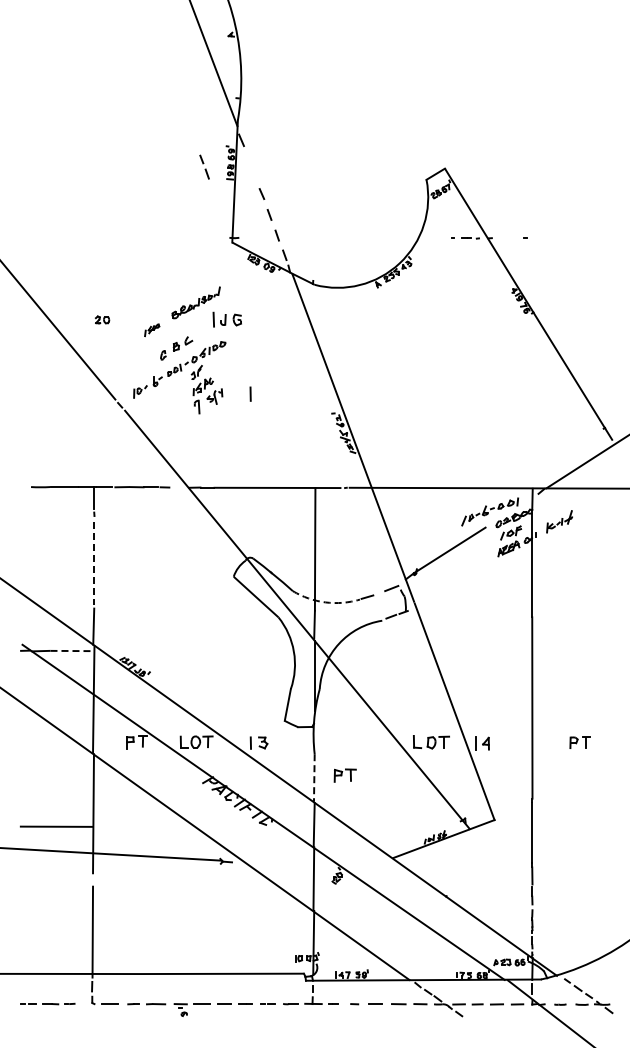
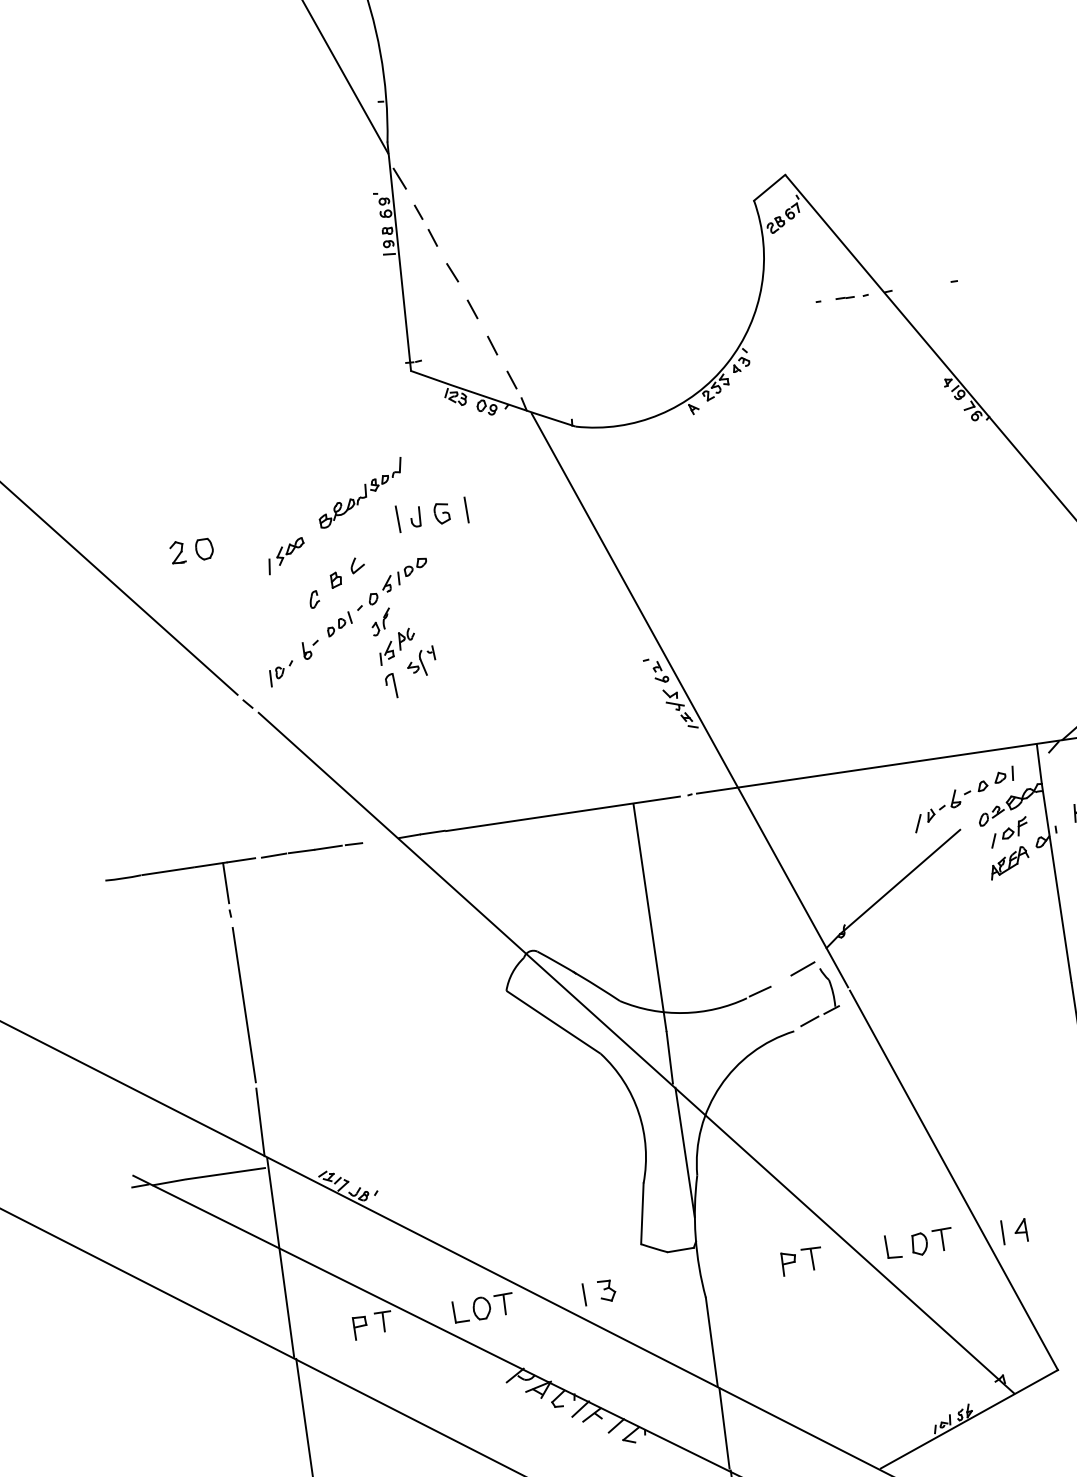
line: (203, 164) -> (423, 221), moved
part: (102, 319) -> (191, 549), size x1.67
part: (152, 330) -> (287, 556), size x1.43
line: (250, 393) -> (466, 508), moved
line: (94, 563) -> (244, 1004), dashed -> solid
arc: (325, 602) -> (683, 1013), dashed -> solid
line: (72, 651) -> (227, 1174), dashed -> solid
part: (344, 775) -> (800, 1261), moved
line: (314, 778) -> (712, 1342), dashed -> solid

